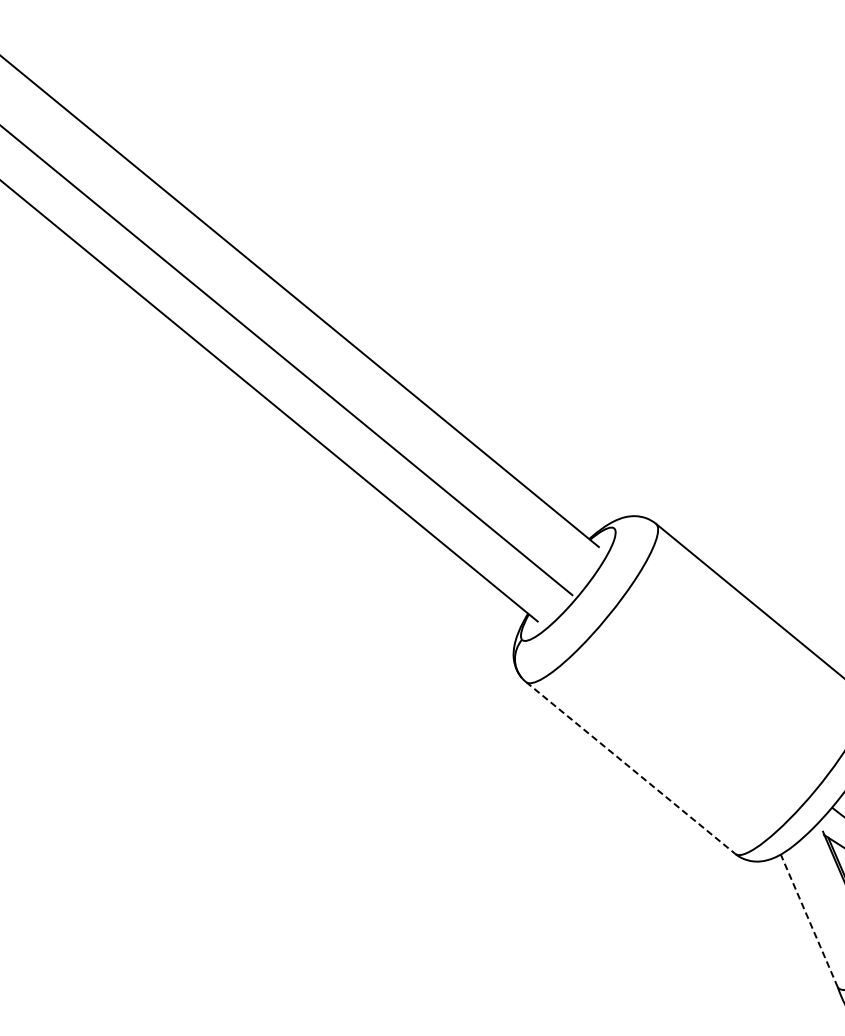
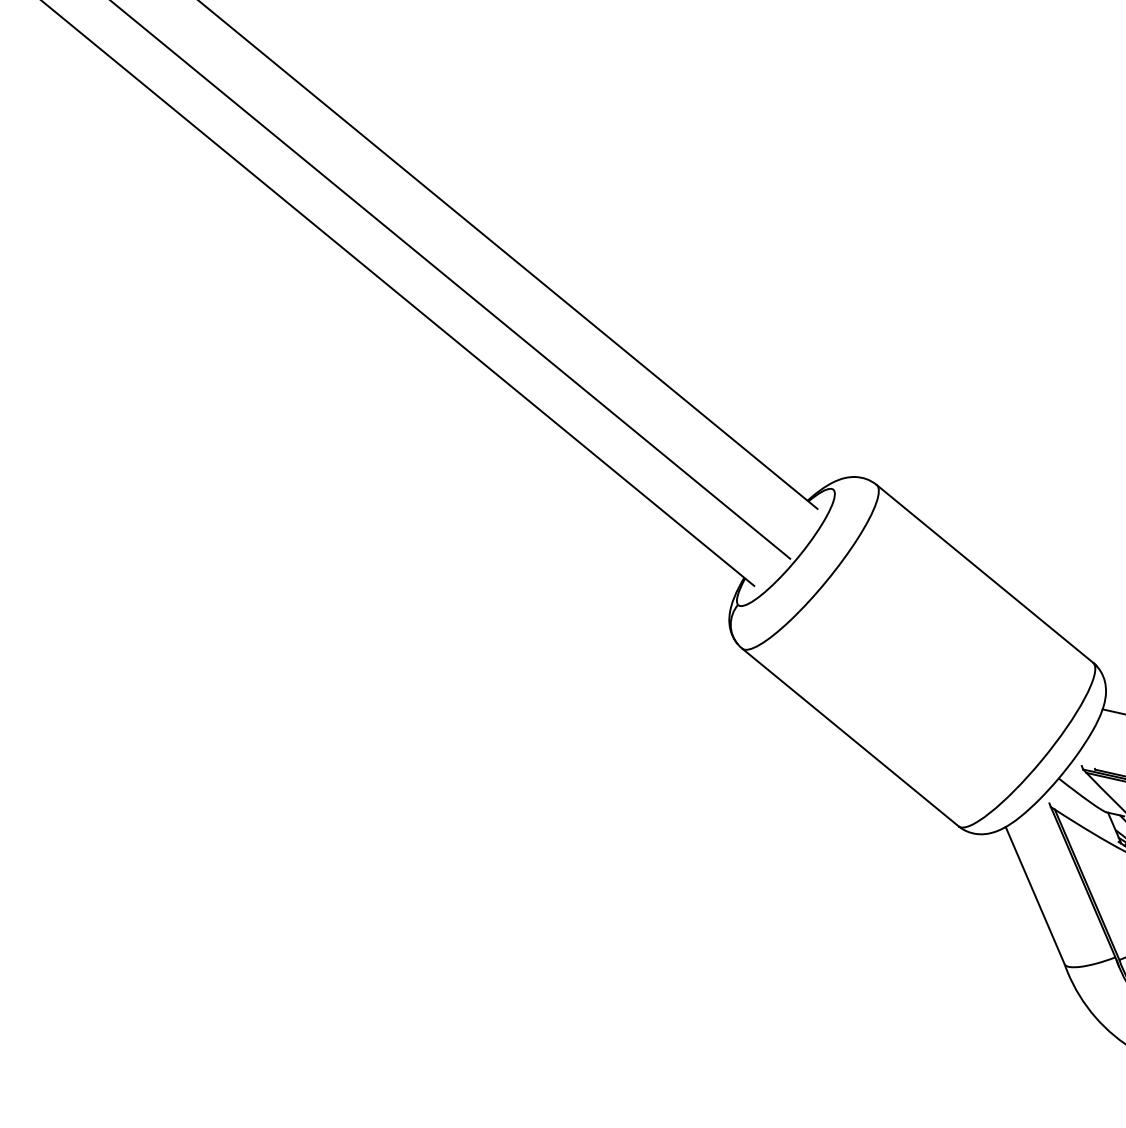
line: (630, 768) -> (850, 737), dashed -> solid
line: (809, 920) -> (1035, 895), dashed -> solid

